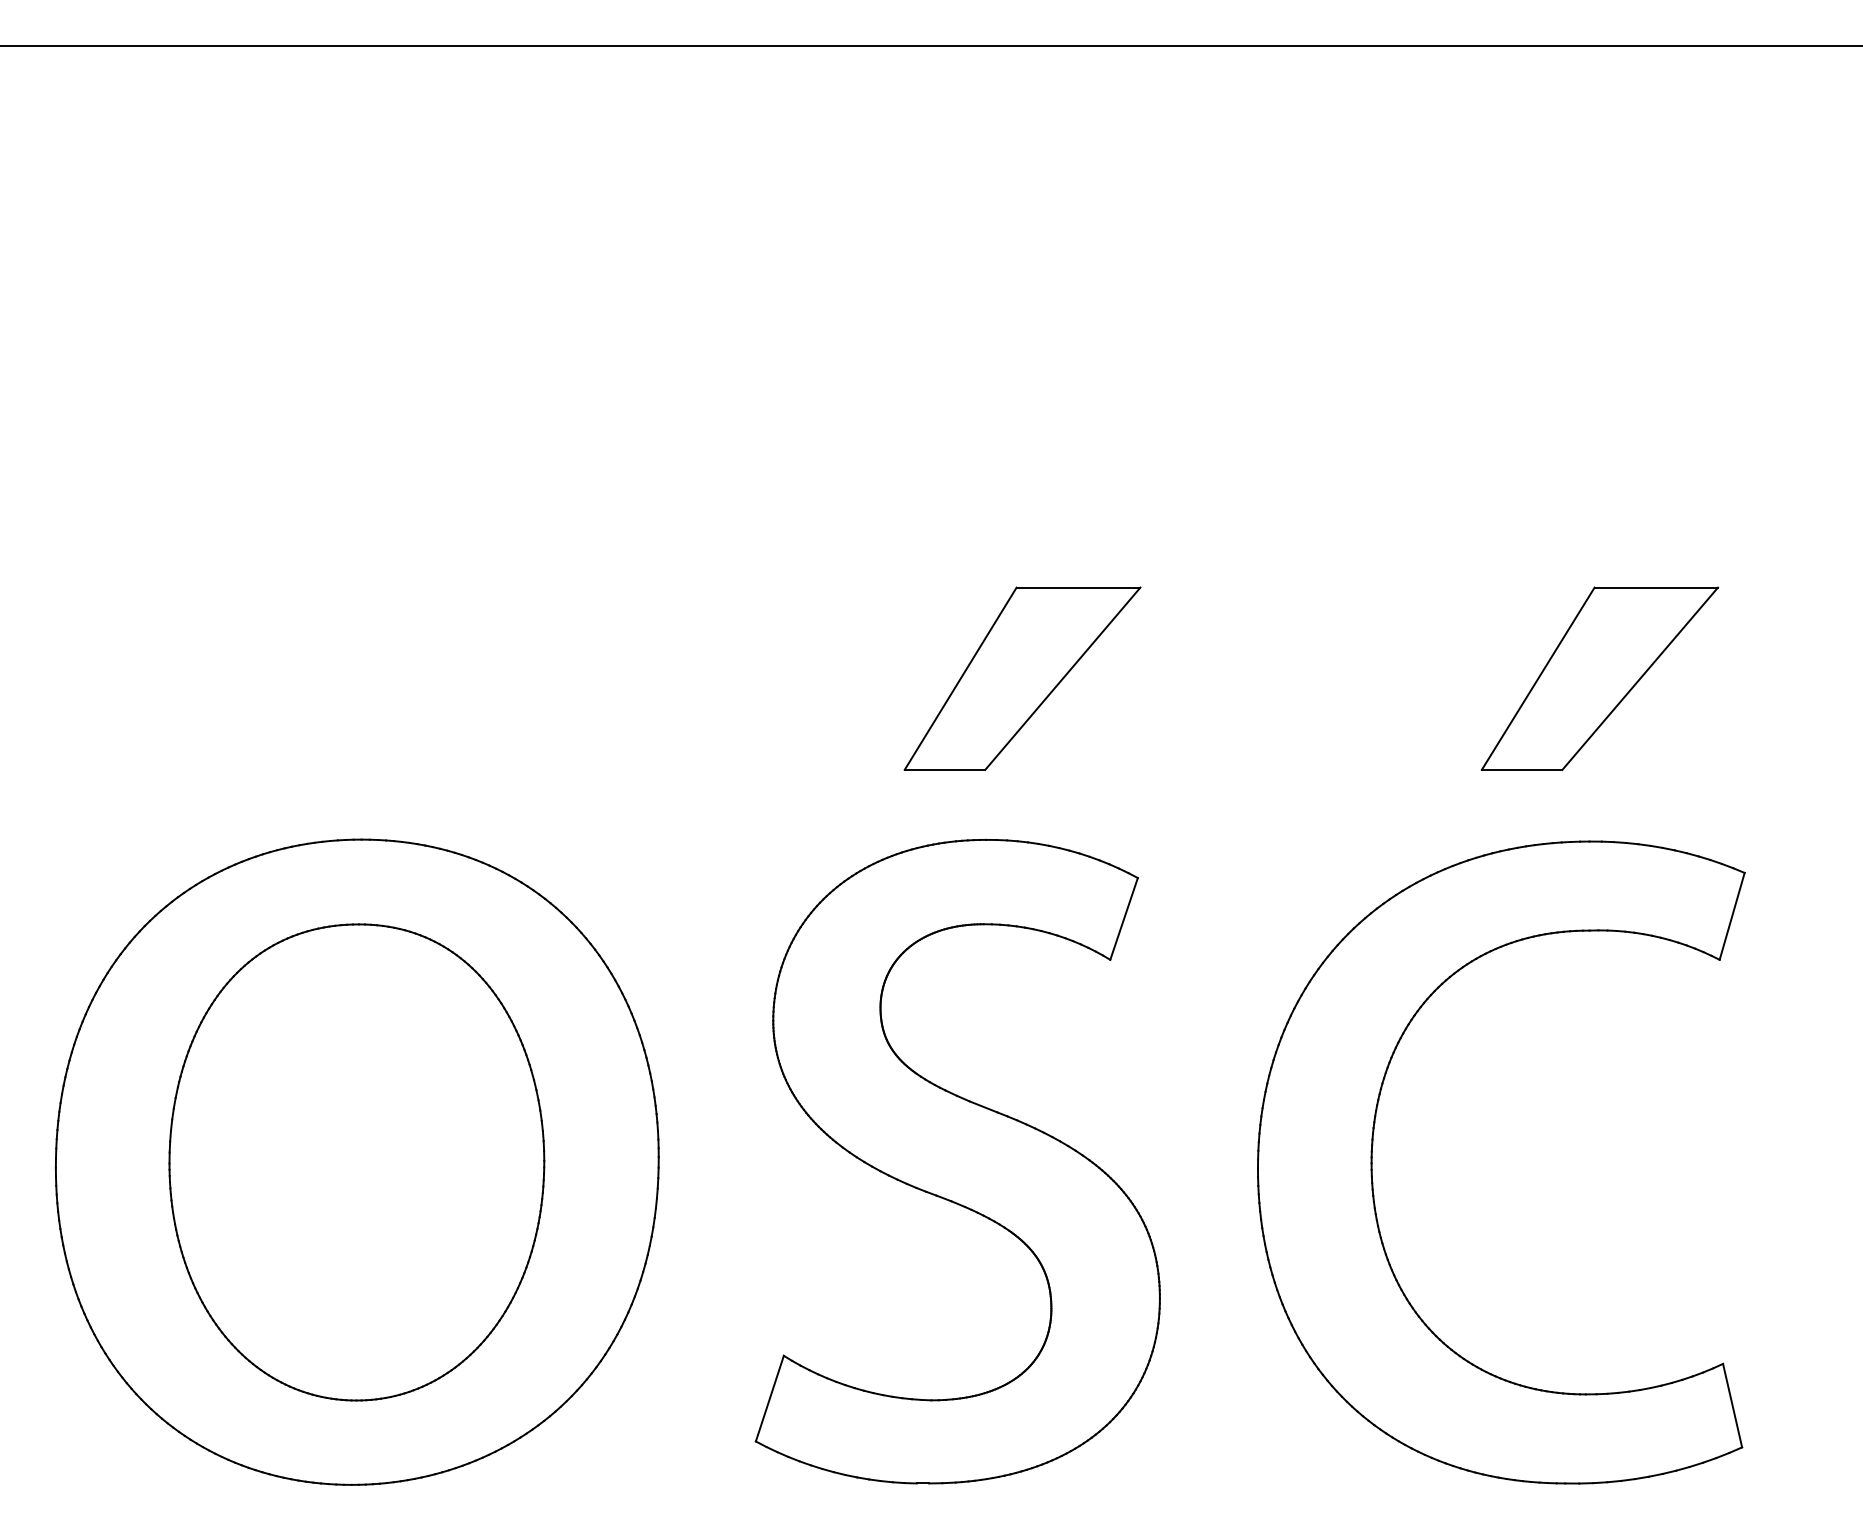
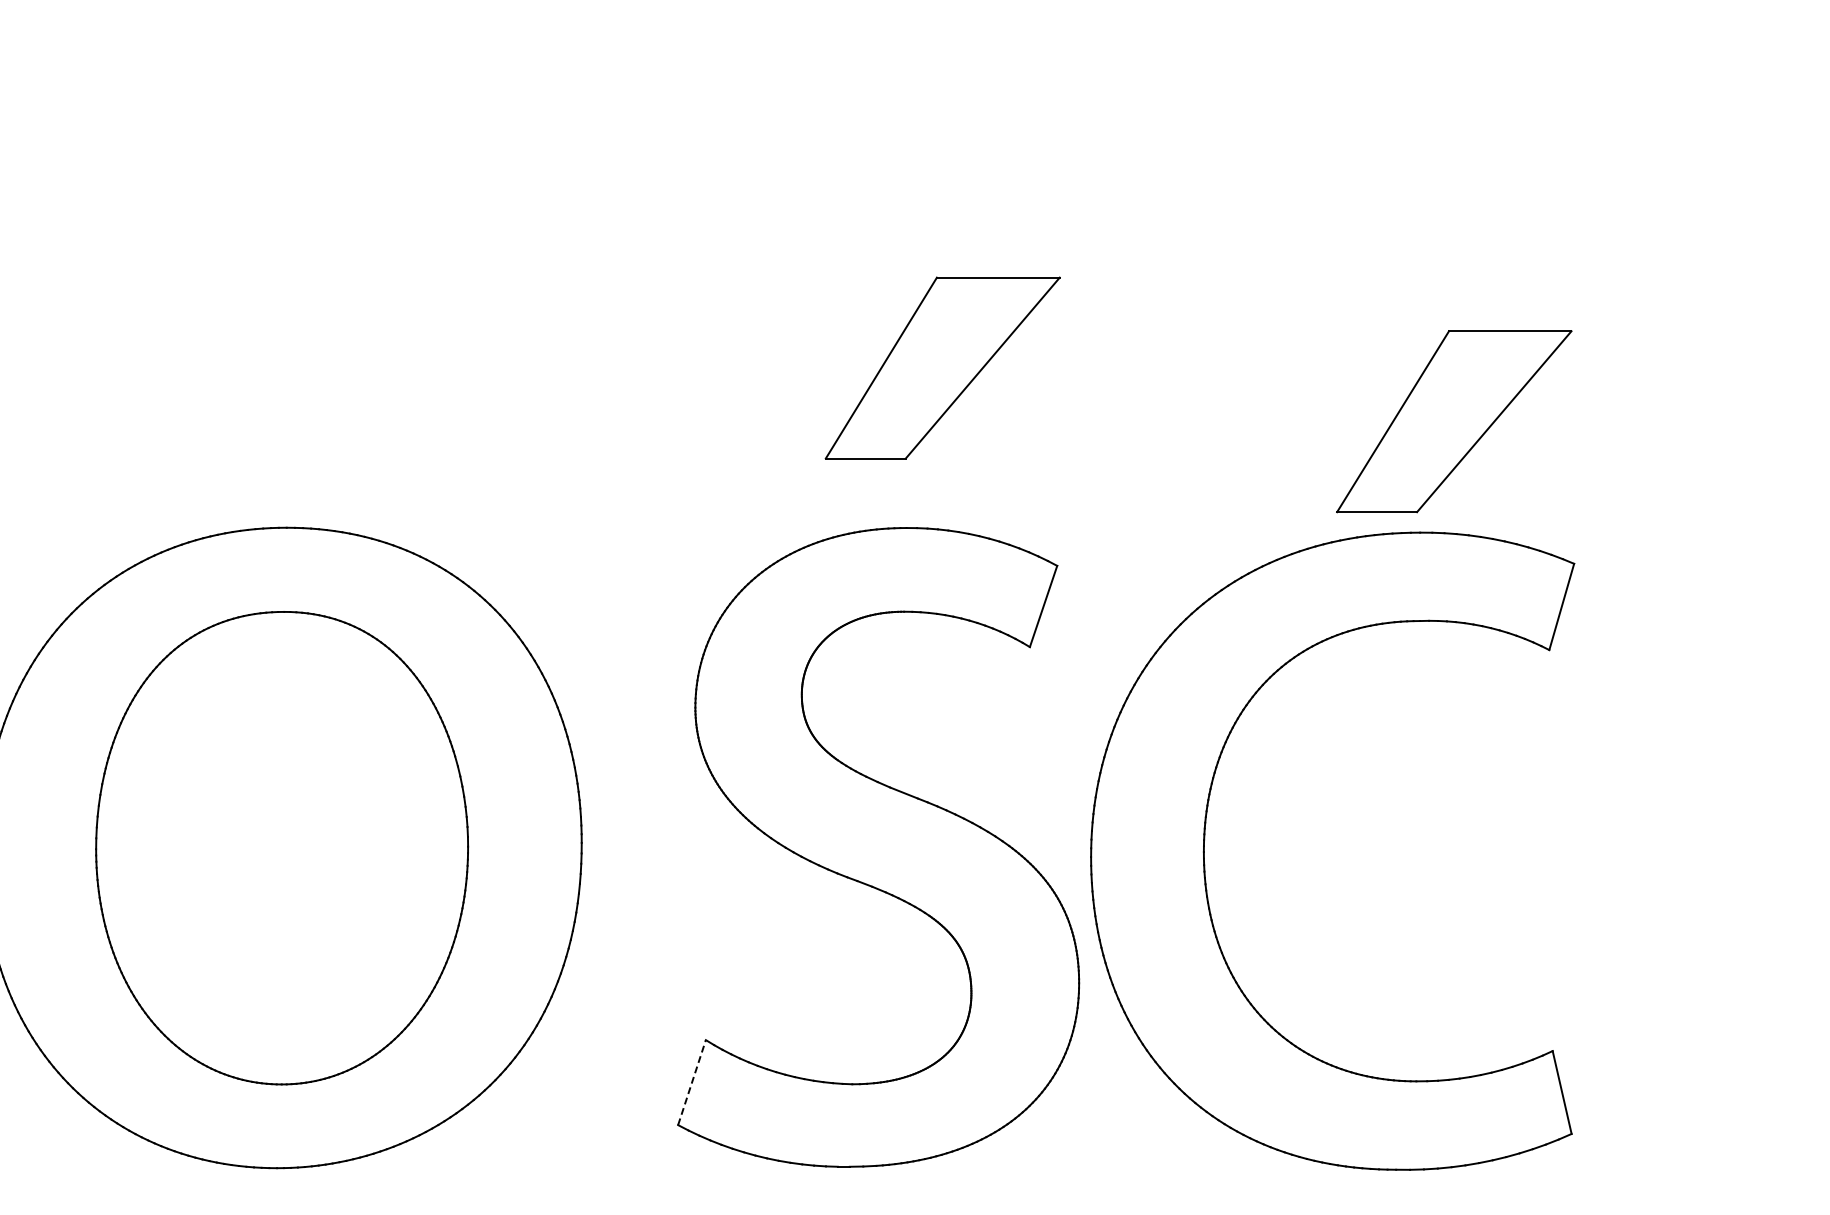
part: (1599, 678) -> (1453, 421), moved
part: (1372, 1162) -> (1204, 851), moved
line: (770, 1398) -> (692, 1082), solid -> dashed

